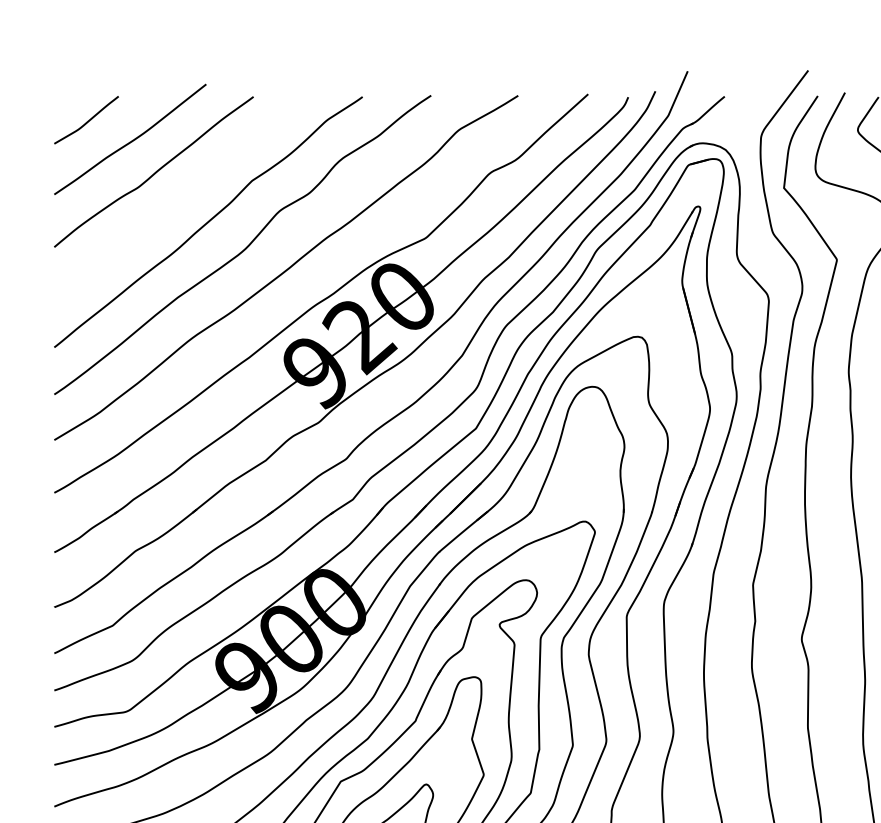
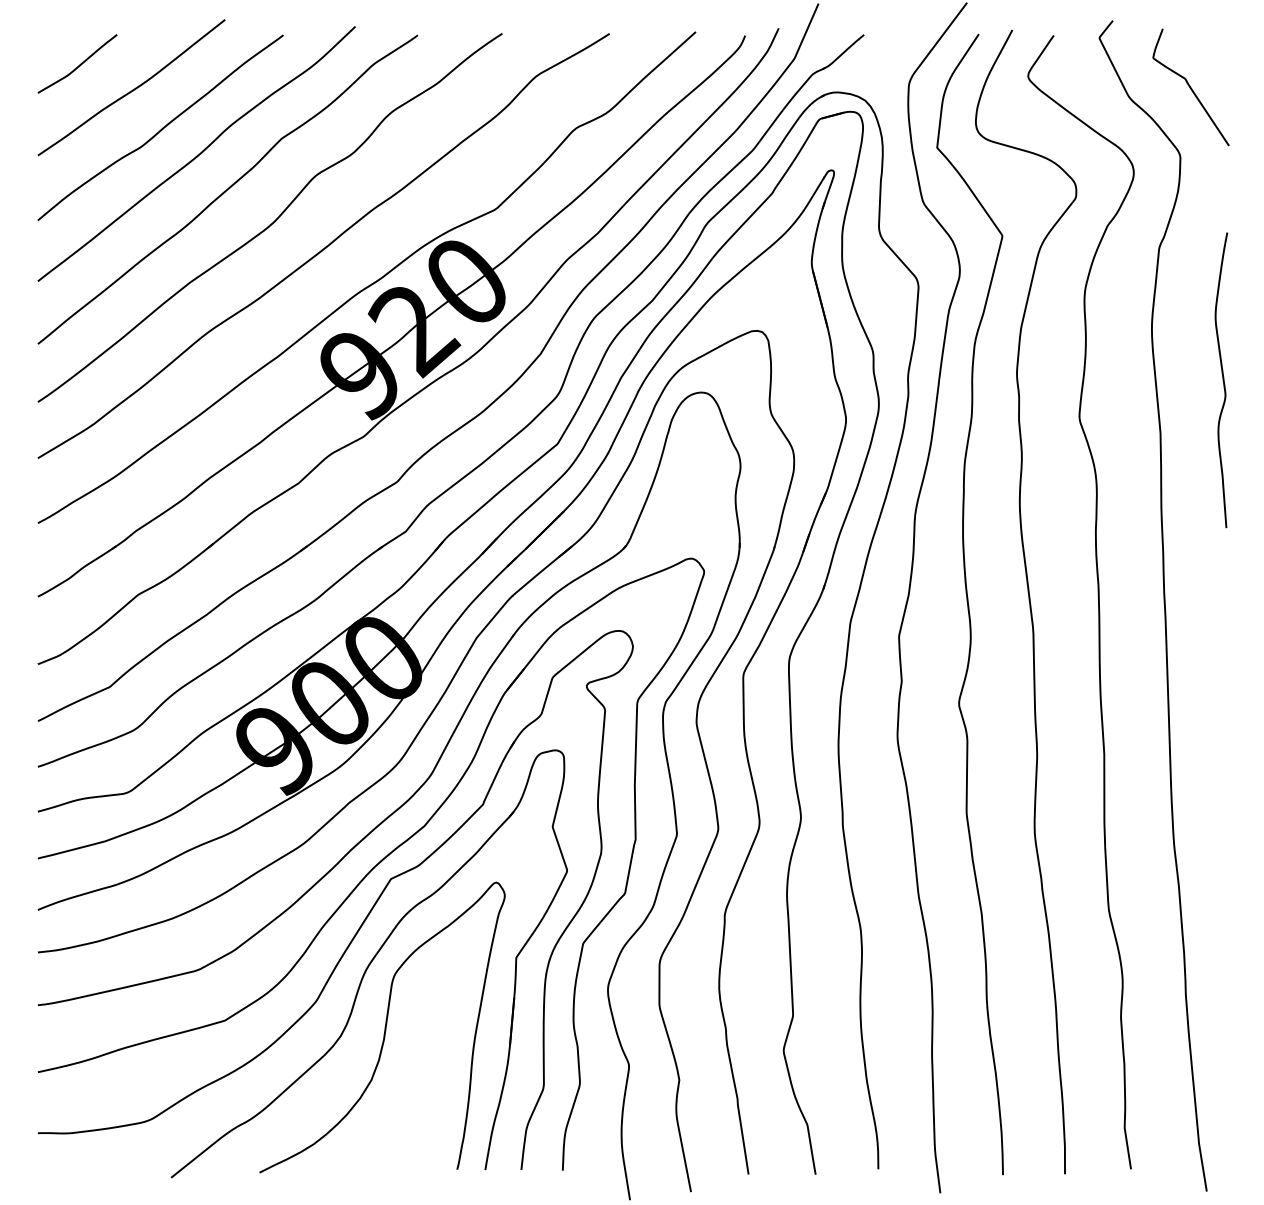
curve: (183, 193) -> (197, 154), added

